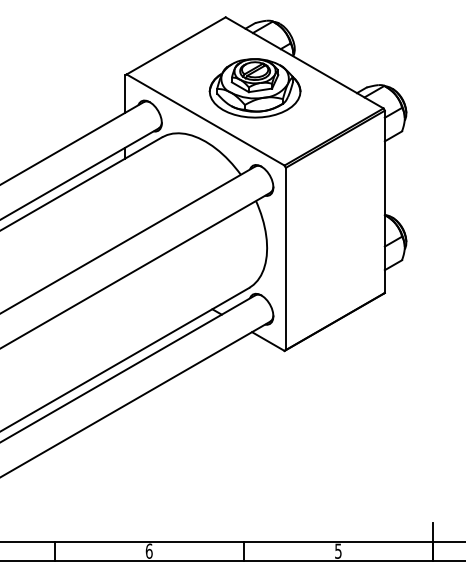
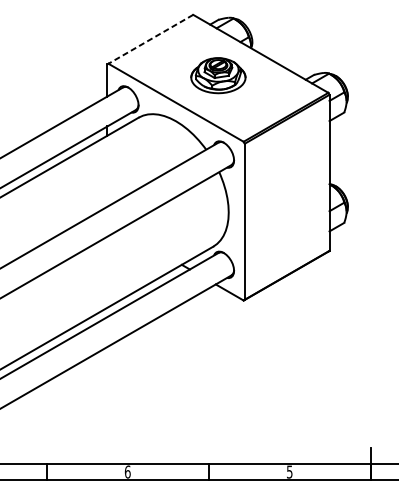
line: (175, 46) -> (150, 39), solid -> dashed
part: (254, 88) -> (217, 75), size x0.7

